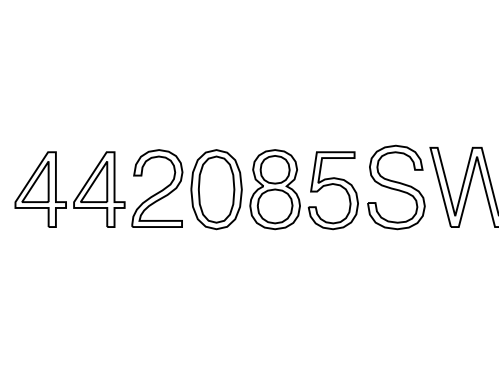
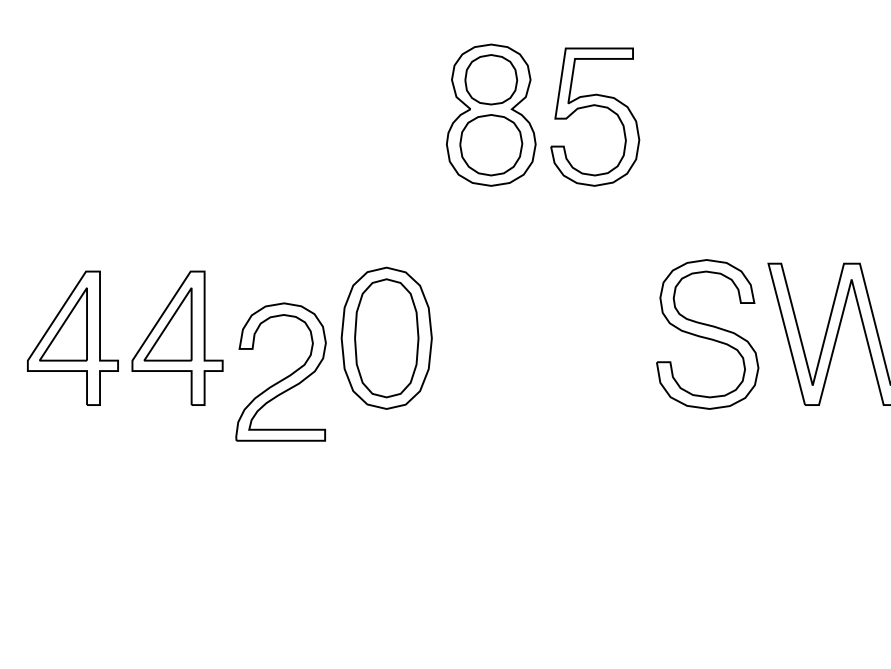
part: (157, 188) -> (281, 371), moved
part: (310, 189) -> (554, 114), moved

